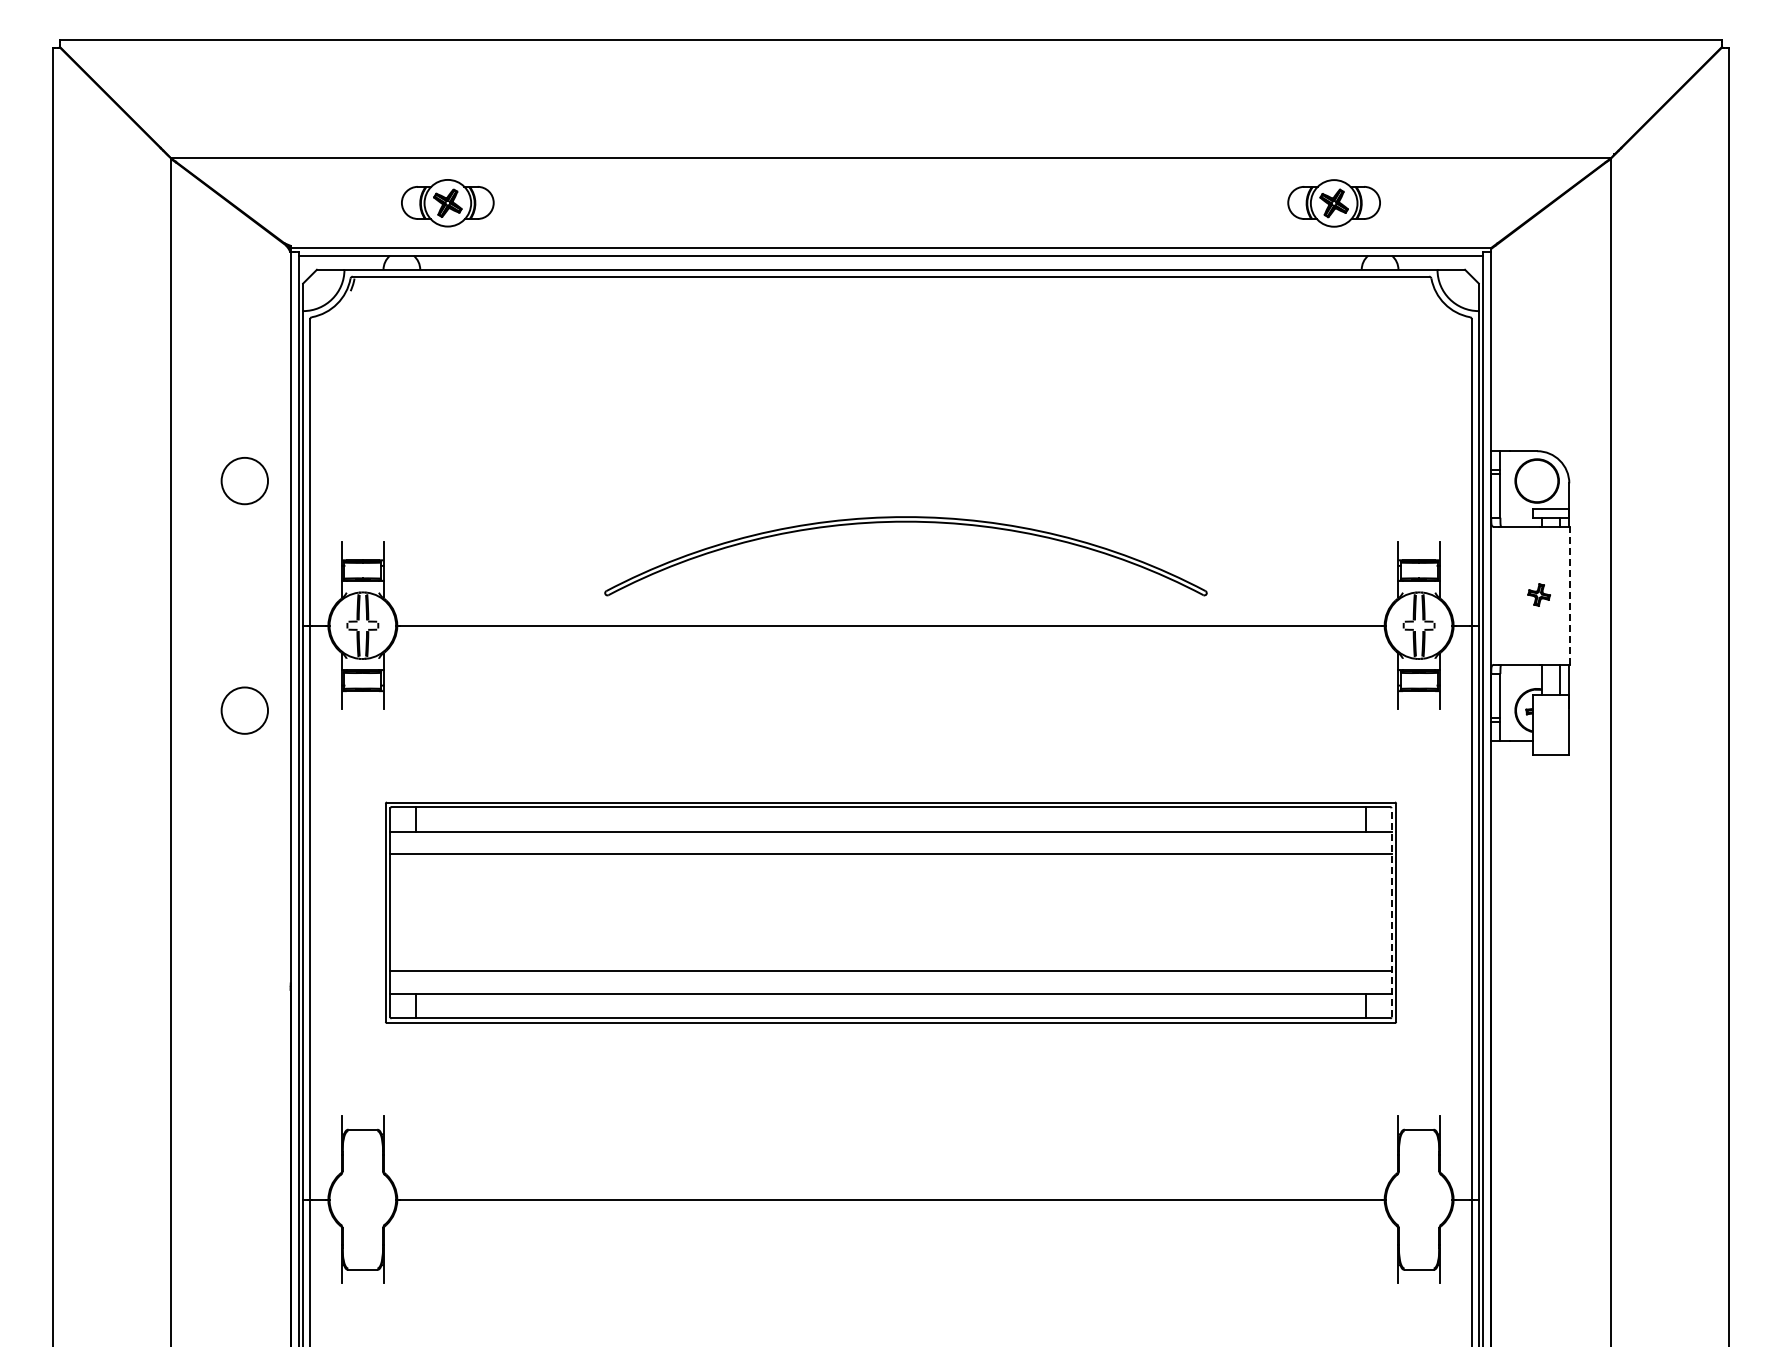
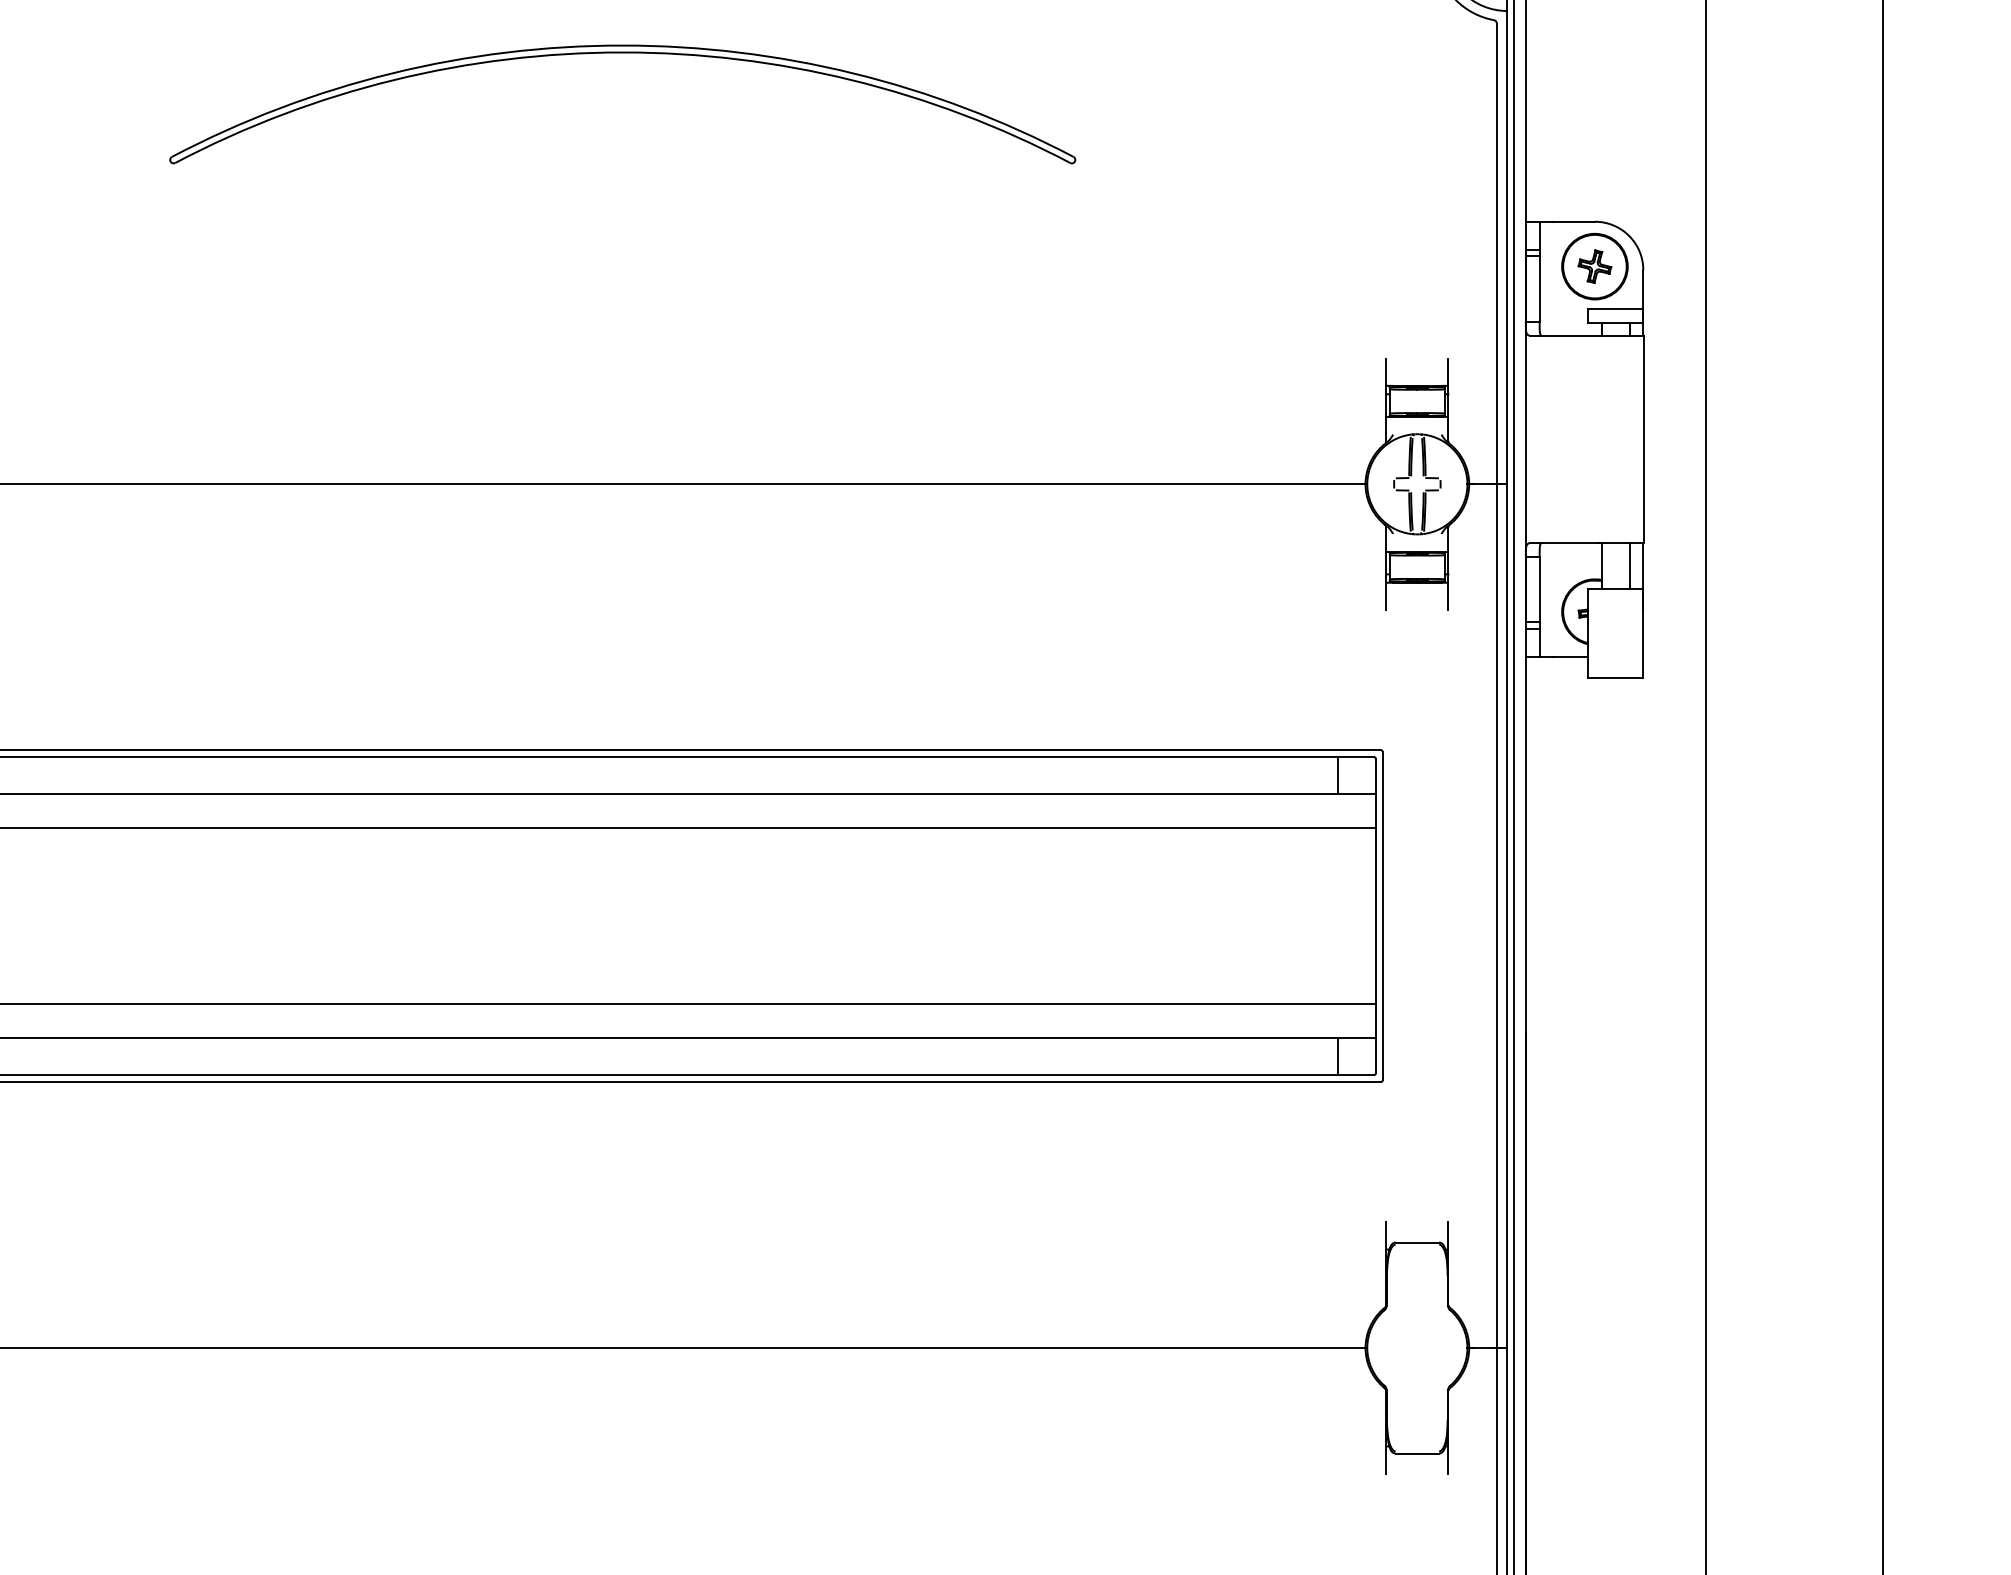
part: (905, 522) -> (622, 53), moved
part: (1538, 594) -> (1593, 265), moved
line: (1570, 595) -> (1645, 438), dashed -> solid
line: (1391, 912) -> (1375, 915), dashed -> solid

